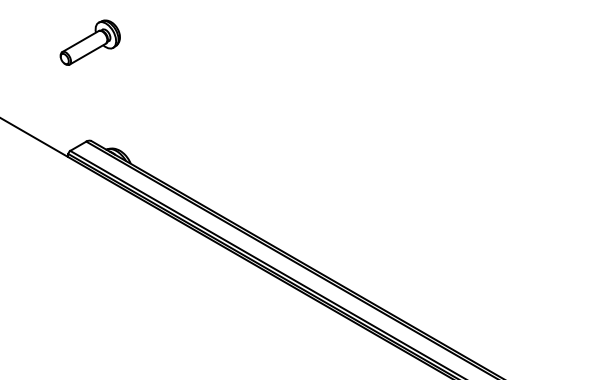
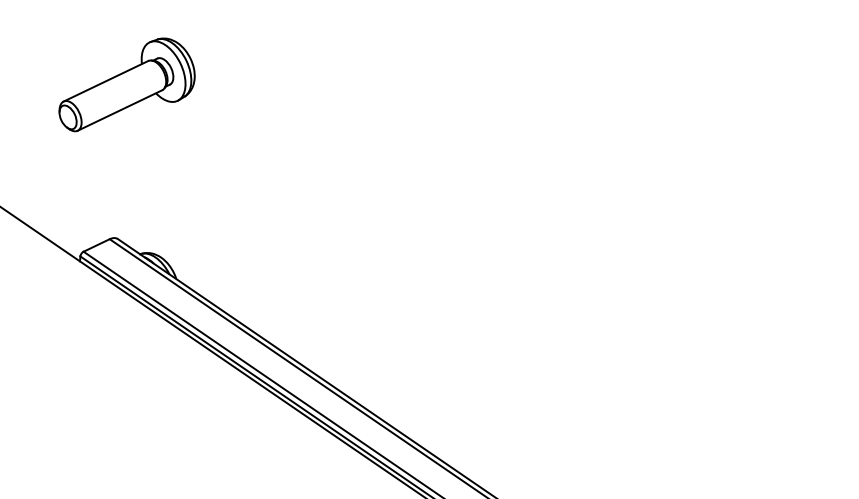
part: (90, 42) -> (128, 85), size x1.43

